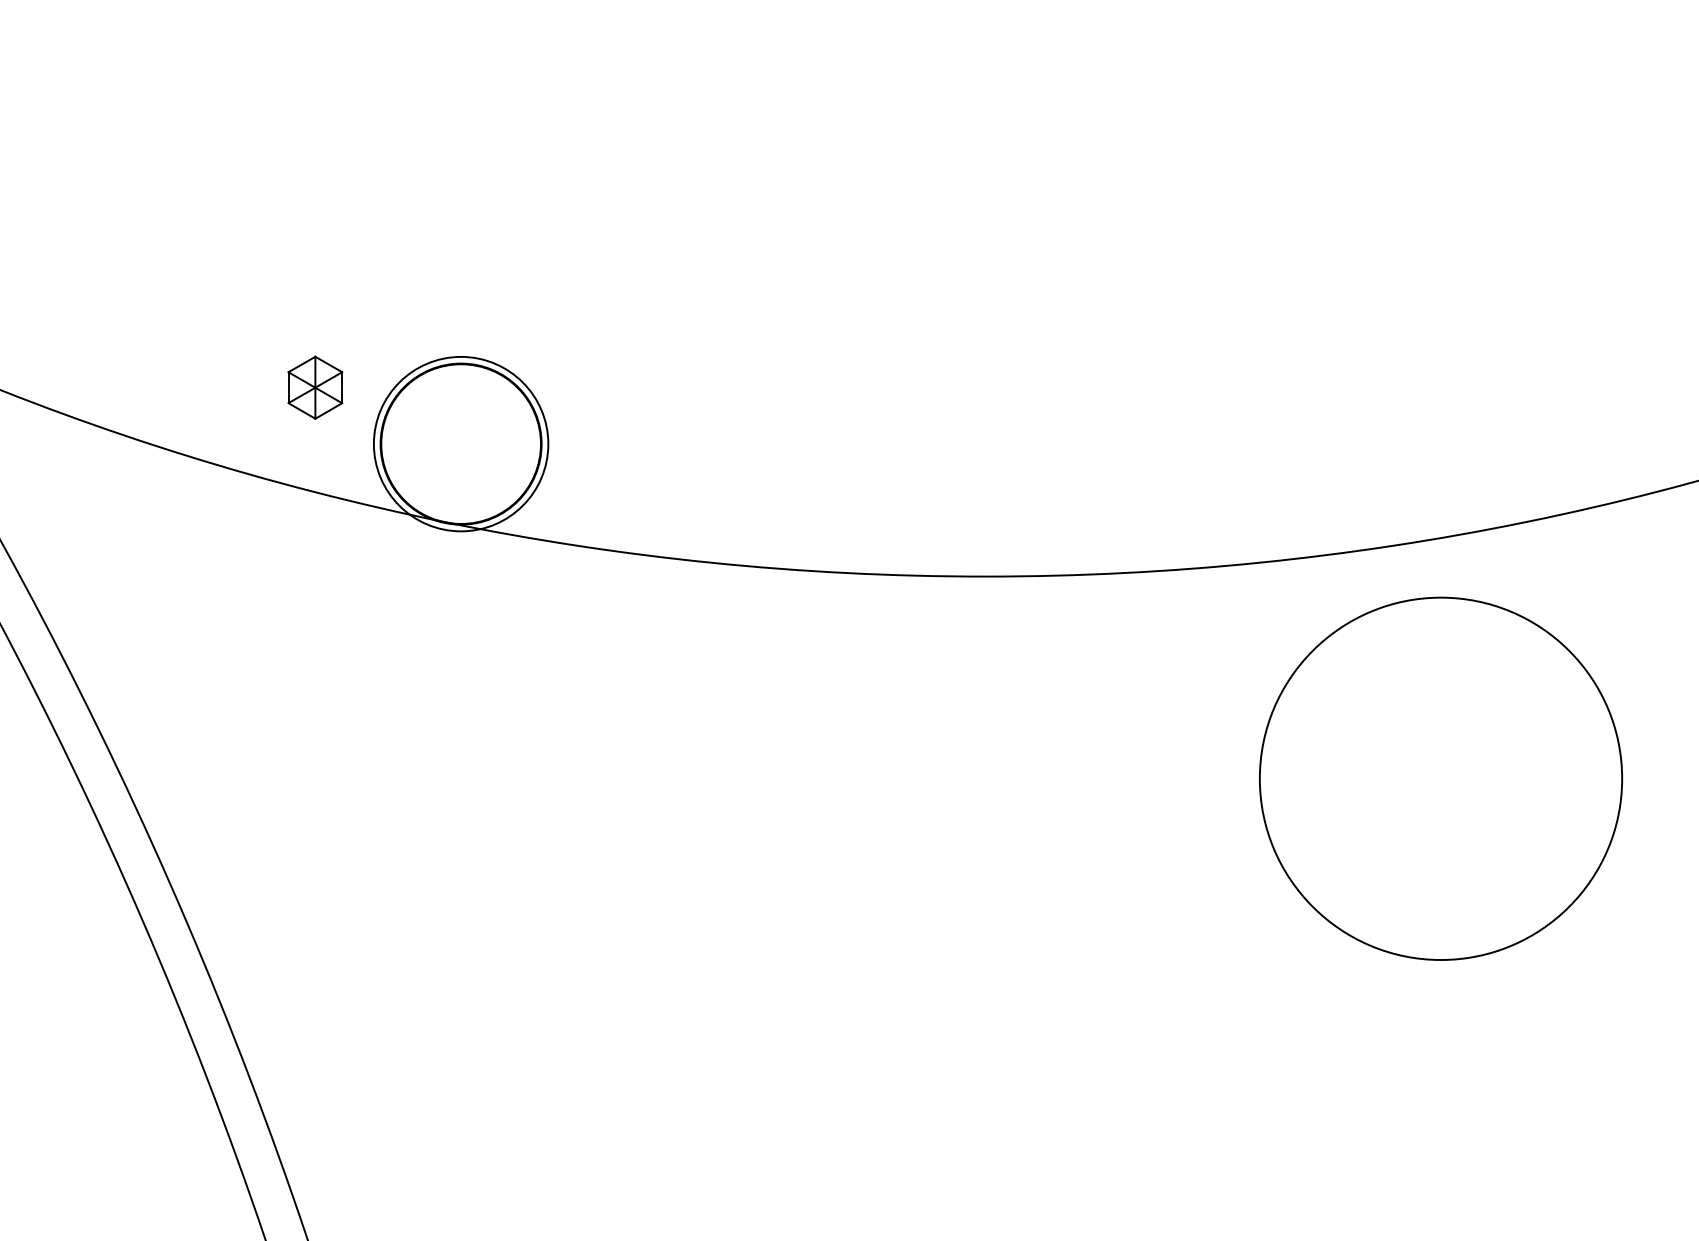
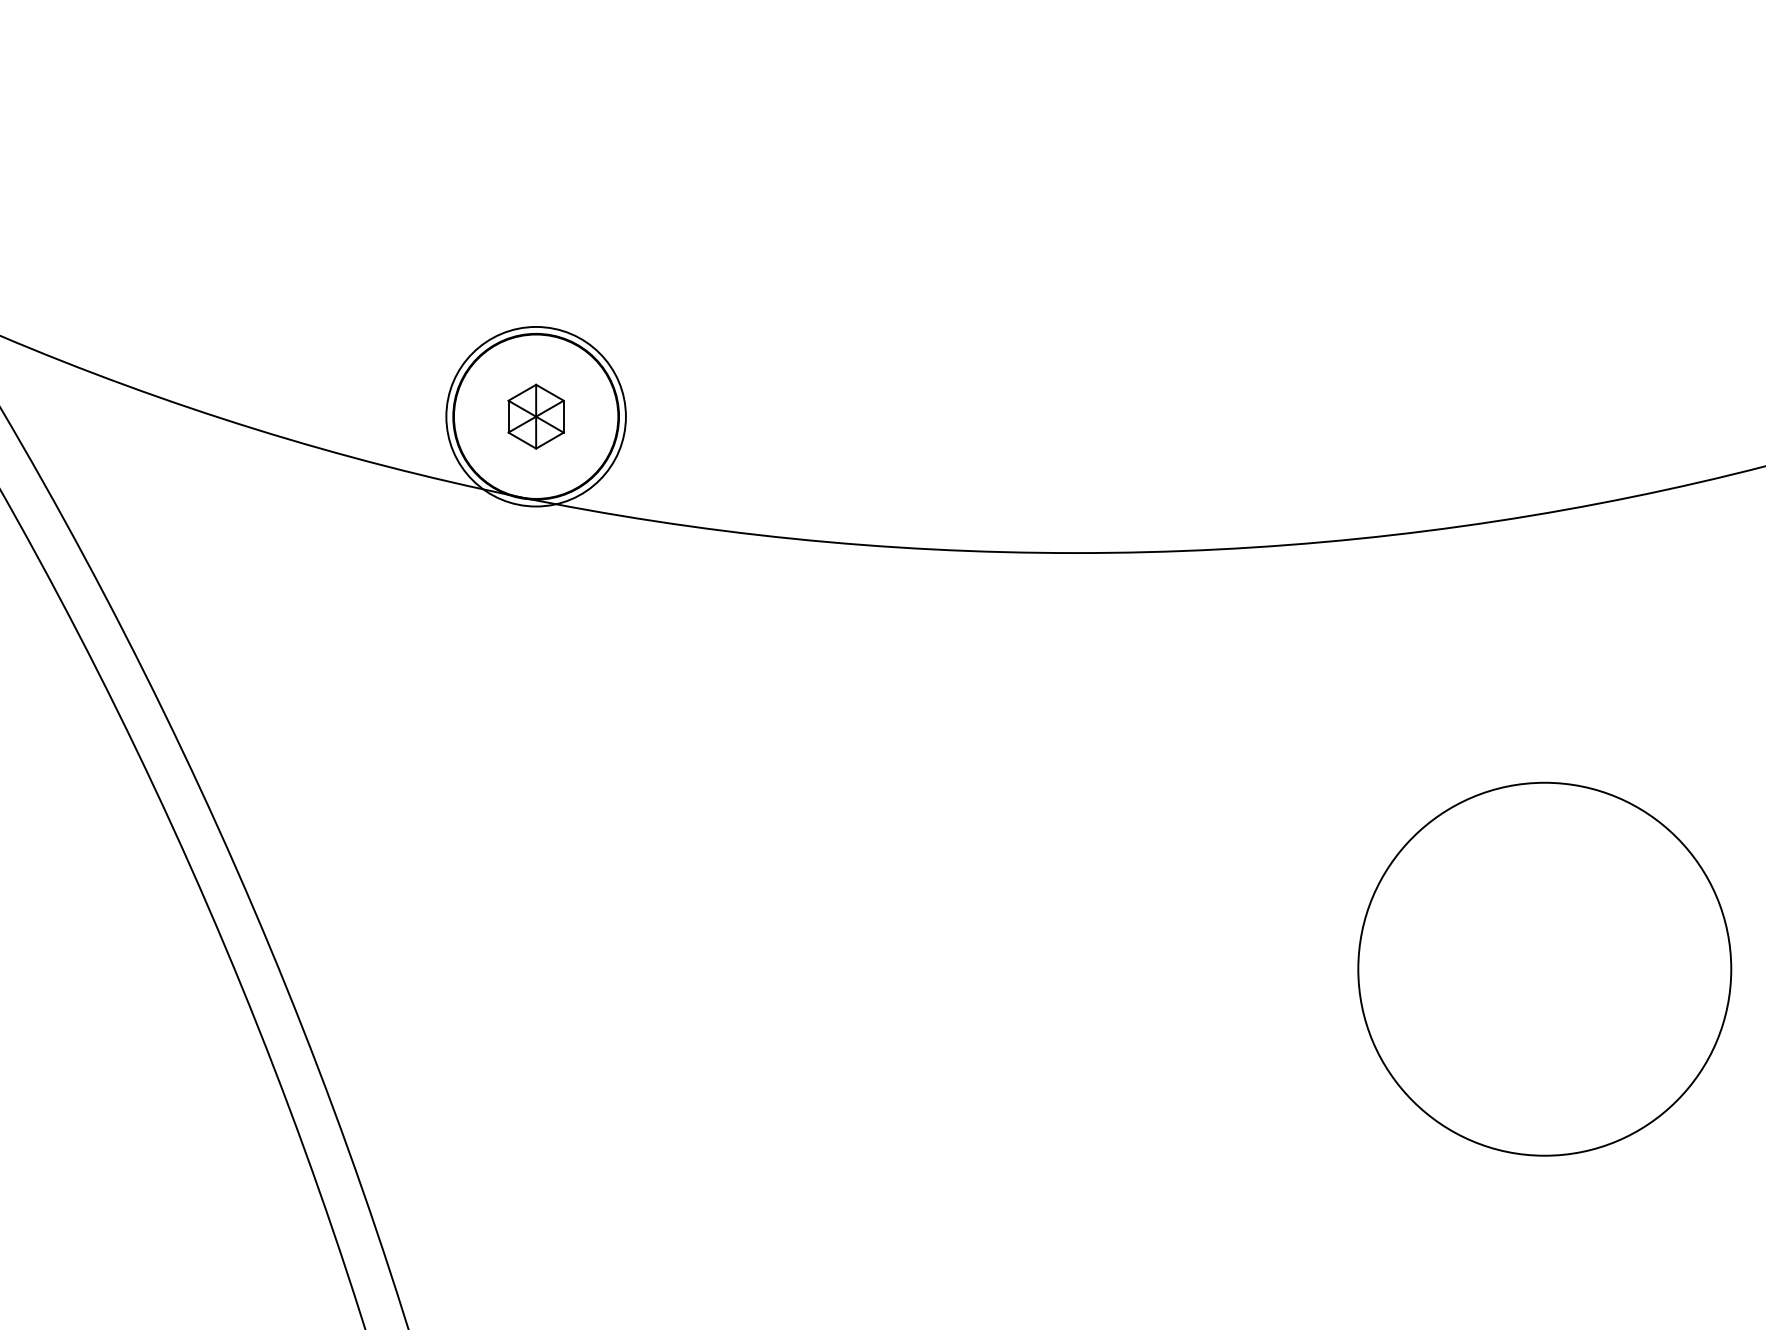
part: (314, 387) -> (535, 416), moved
circle: (1440, 778) -> (1544, 968), moved

